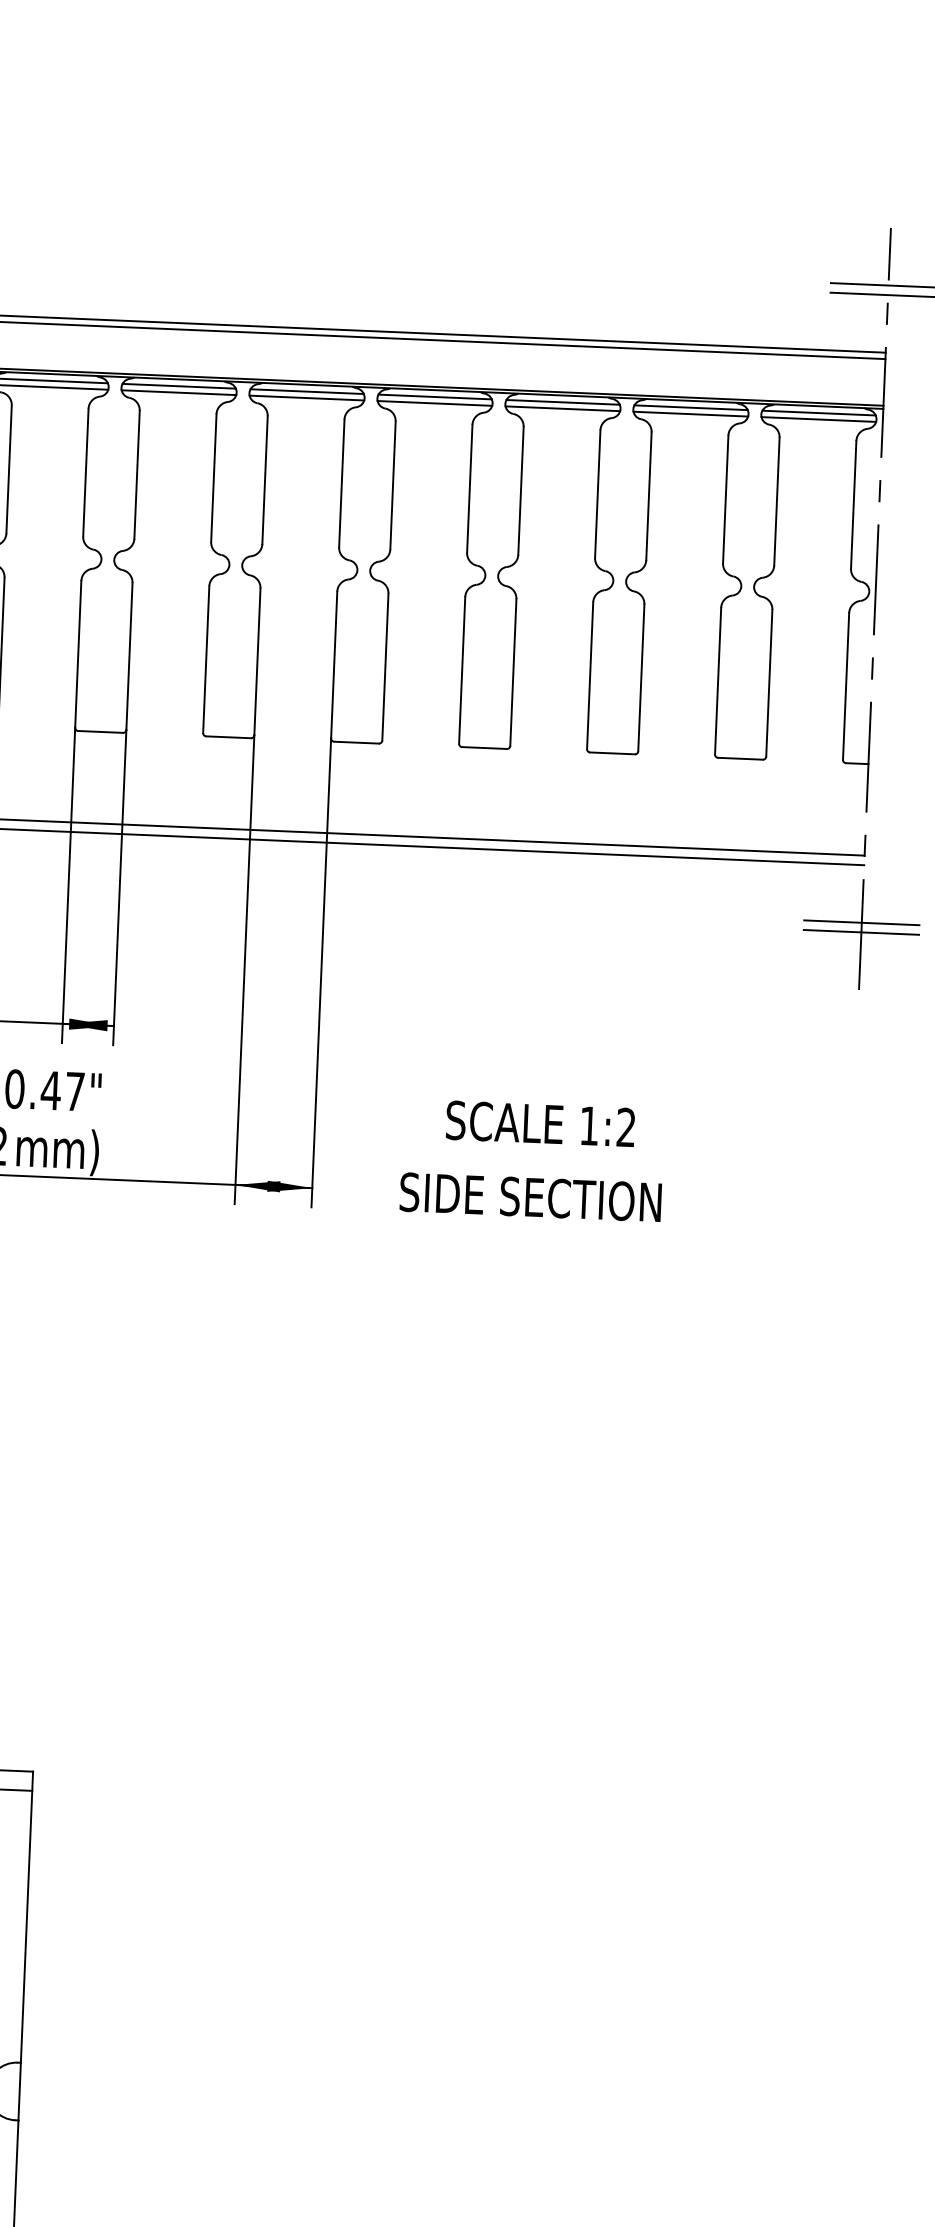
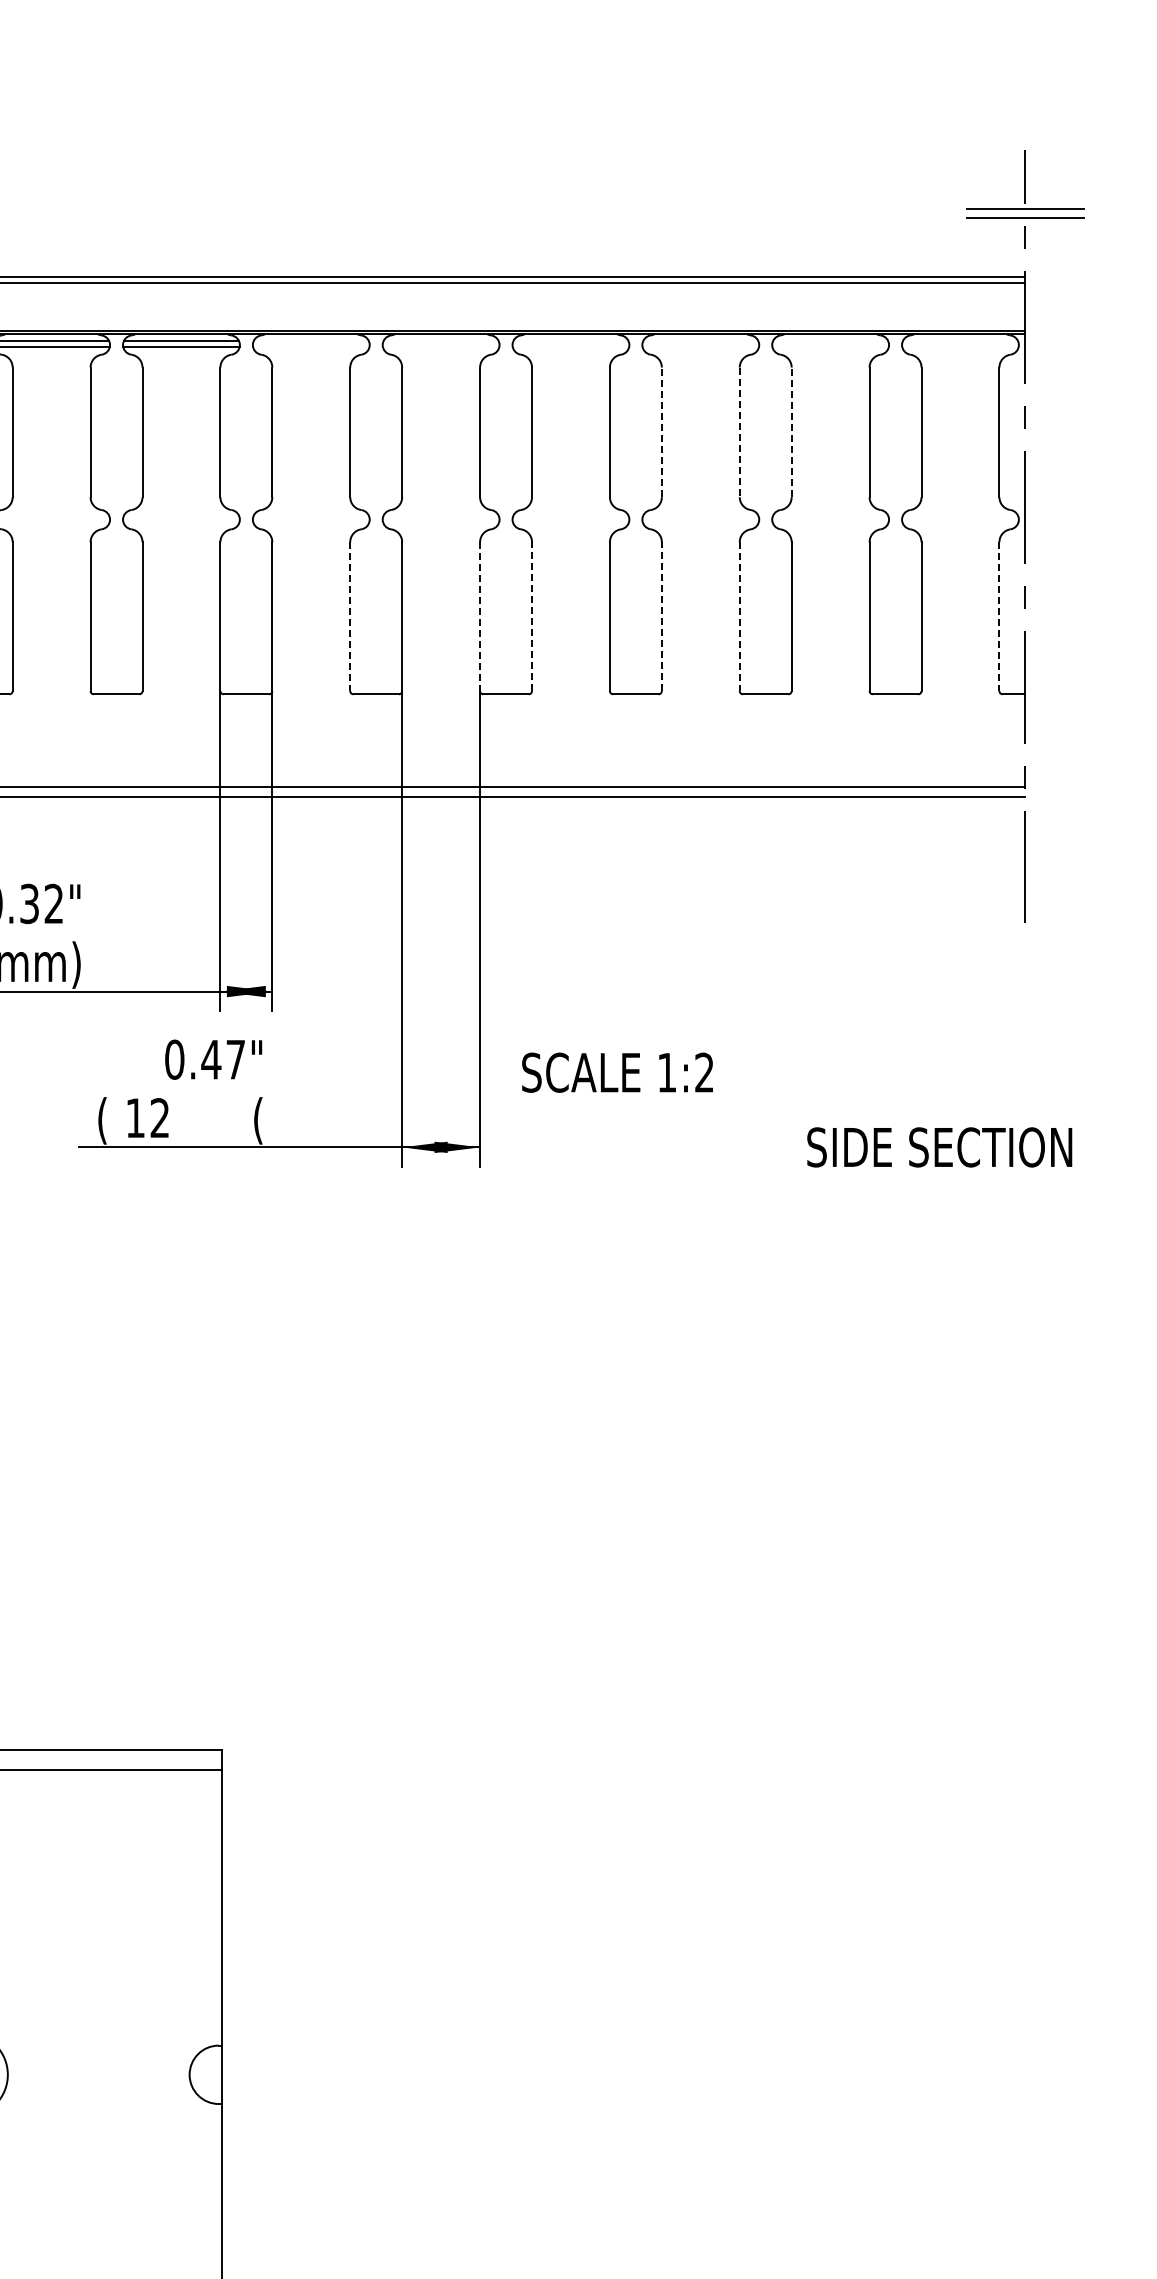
line: (178, 385) -> (310, 340), removed
line: (306, 391) -> (440, 340), removed
line: (179, 392) -> (311, 347), removed
line: (434, 396) -> (570, 340), removed
line: (307, 398) -> (441, 347), removed
line: (562, 401) -> (700, 340), removed
line: (434, 403) -> (570, 347), removed
line: (690, 407) -> (830, 340), removed
line: (562, 408) -> (700, 347), removed
line: (818, 412) -> (959, 340), removed
line: (690, 414) -> (830, 347), removed
line: (818, 419) -> (960, 347), removed
line: (520, 491) -> (661, 432), solid -> dashed
line: (597, 494) -> (739, 432), solid -> dashed
line: (648, 496) -> (791, 432), solid -> dashed
line: (206, 660) -> (350, 617), solid -> dashed
line: (334, 665) -> (480, 617), solid -> dashed
line: (385, 667) -> (532, 616), solid -> dashed
line: (513, 672) -> (661, 616), solid -> dashed
line: (589, 676) -> (739, 617), solid -> dashed
line: (846, 687) -> (999, 617), solid -> dashed
line: (860, 922) -> (1024, 855), removed
line: (860, 932) -> (1024, 865), removed
text: (540, 1123) -> (617, 1072), moved
text: (57, 1150) -> (220, 1120), mm) -> (
text: (530, 1197) -> (939, 1147), moved

